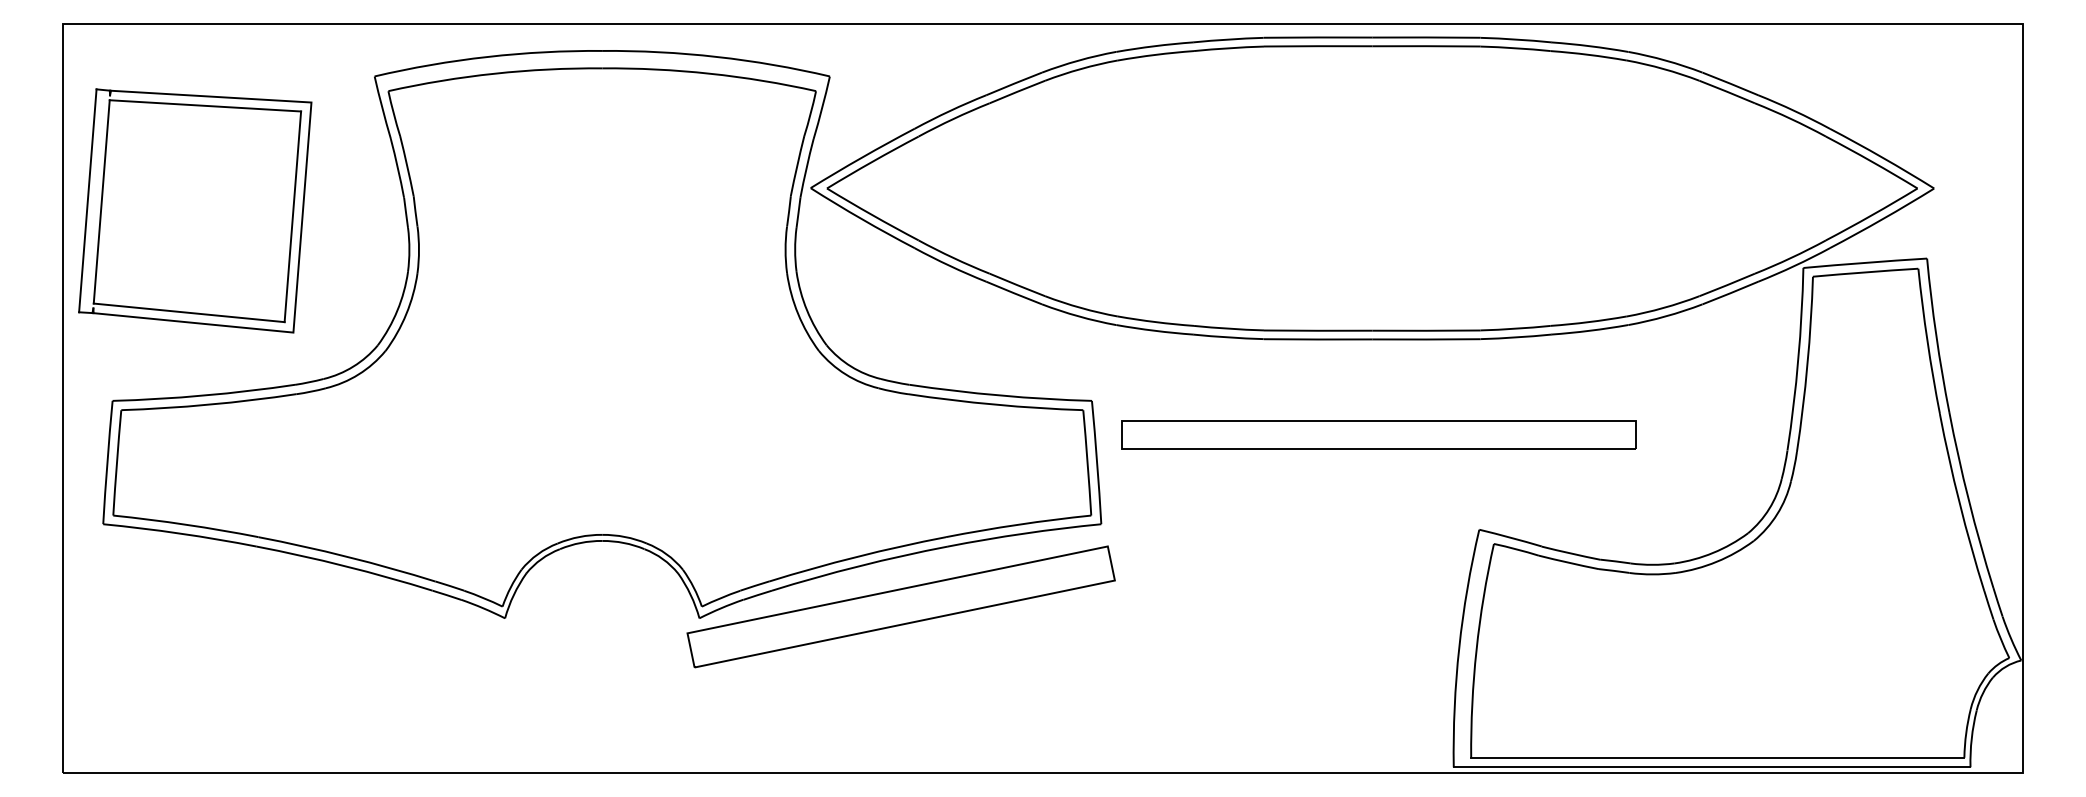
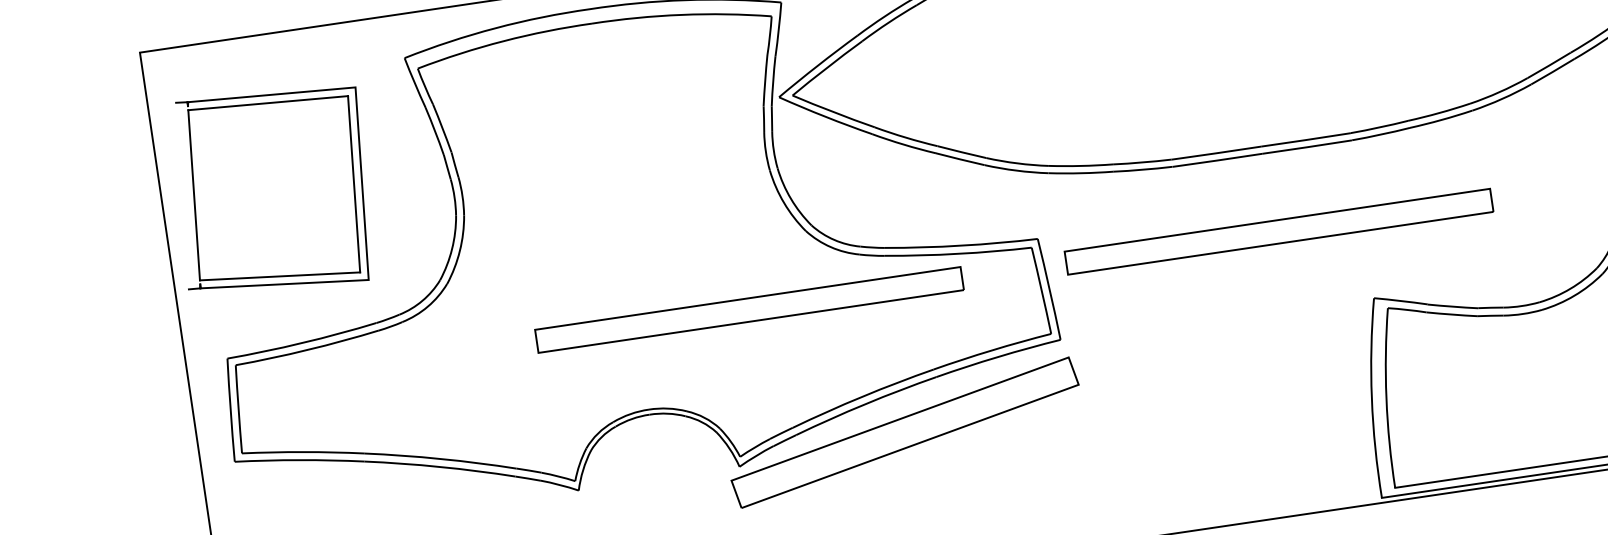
line: (87, 200) -> (182, 195), removed
part: (738, 434) -> (749, 309), added

